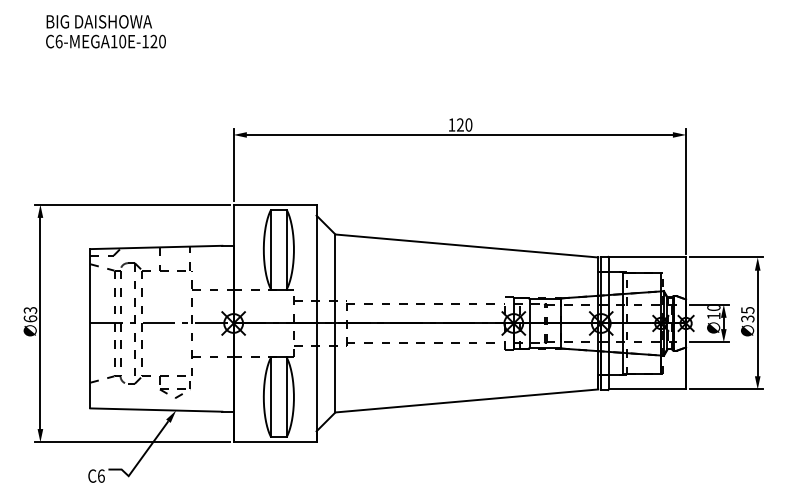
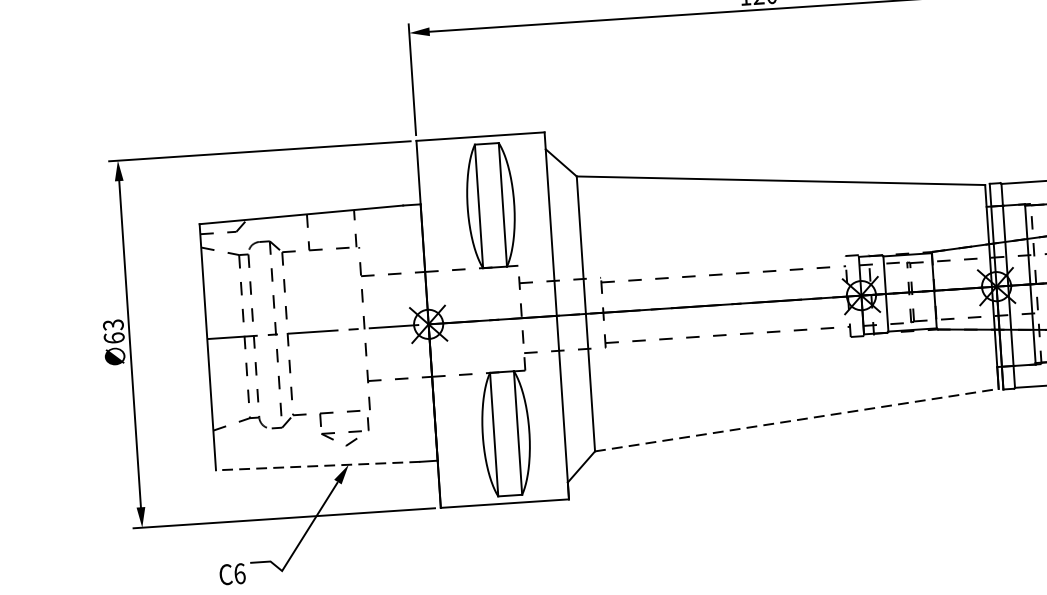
line: (466, 400) -> (796, 419), solid -> dashed
line: (155, 410) -> (316, 466), solid -> dashed

